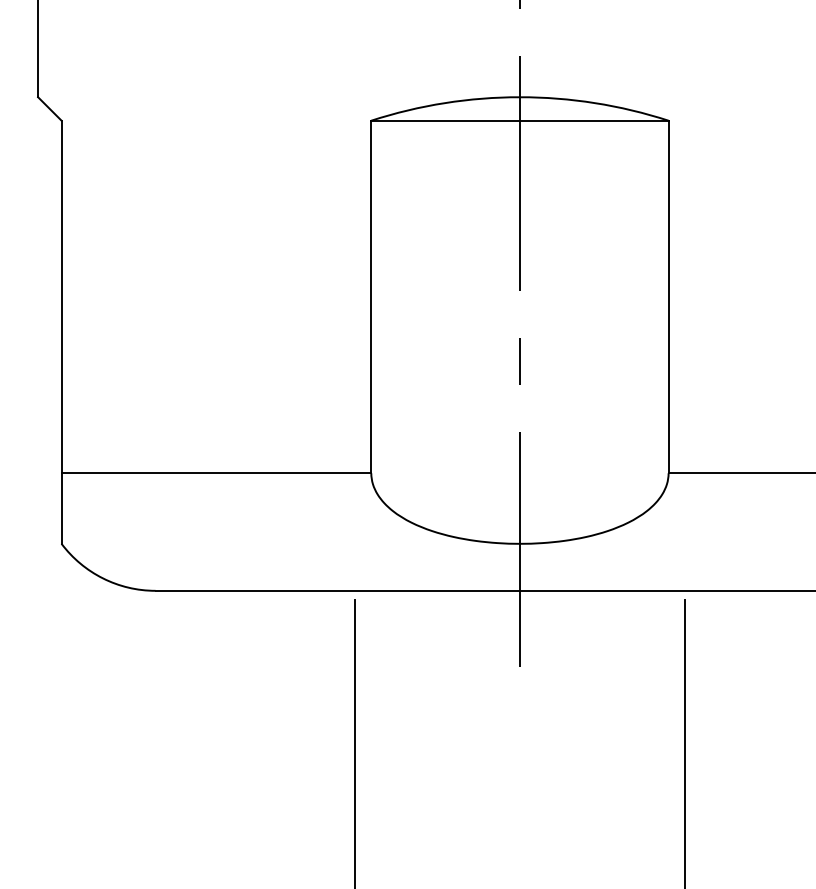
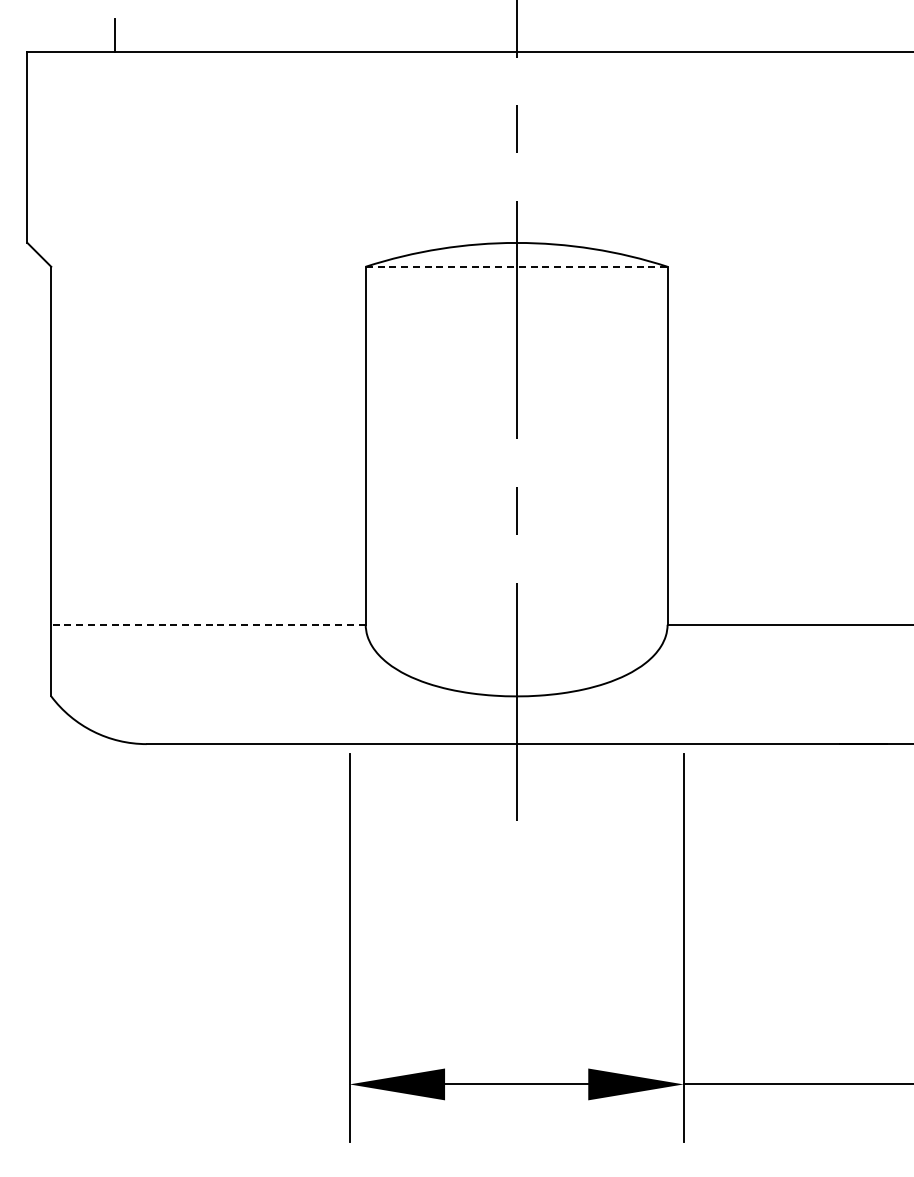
line: (519, 120) -> (516, 266), solid -> dashed
line: (216, 473) -> (208, 624), solid -> dashed

